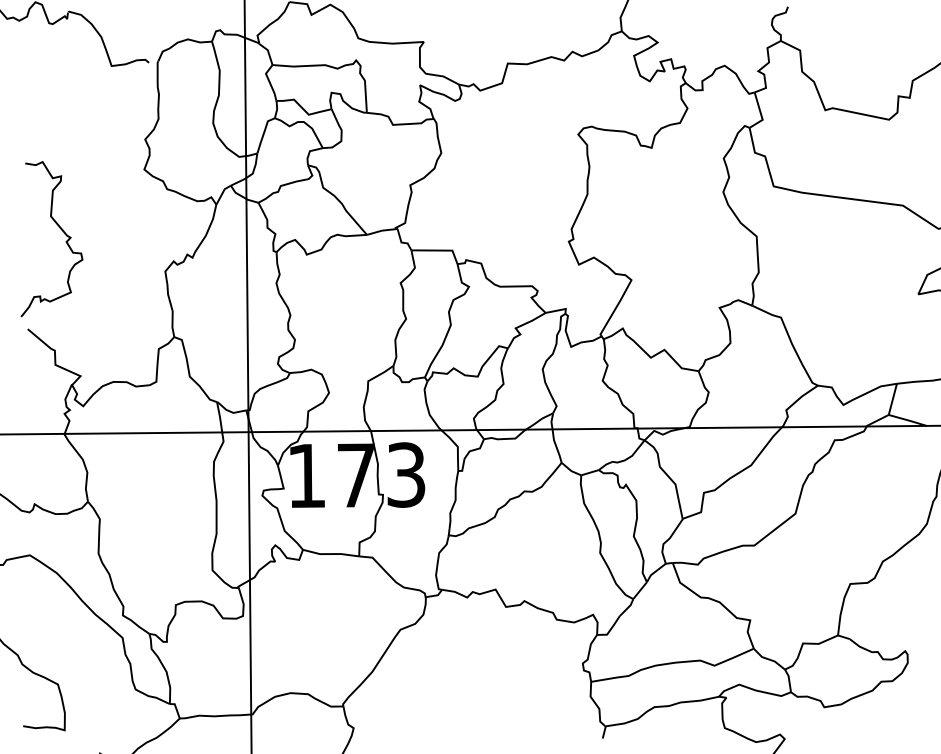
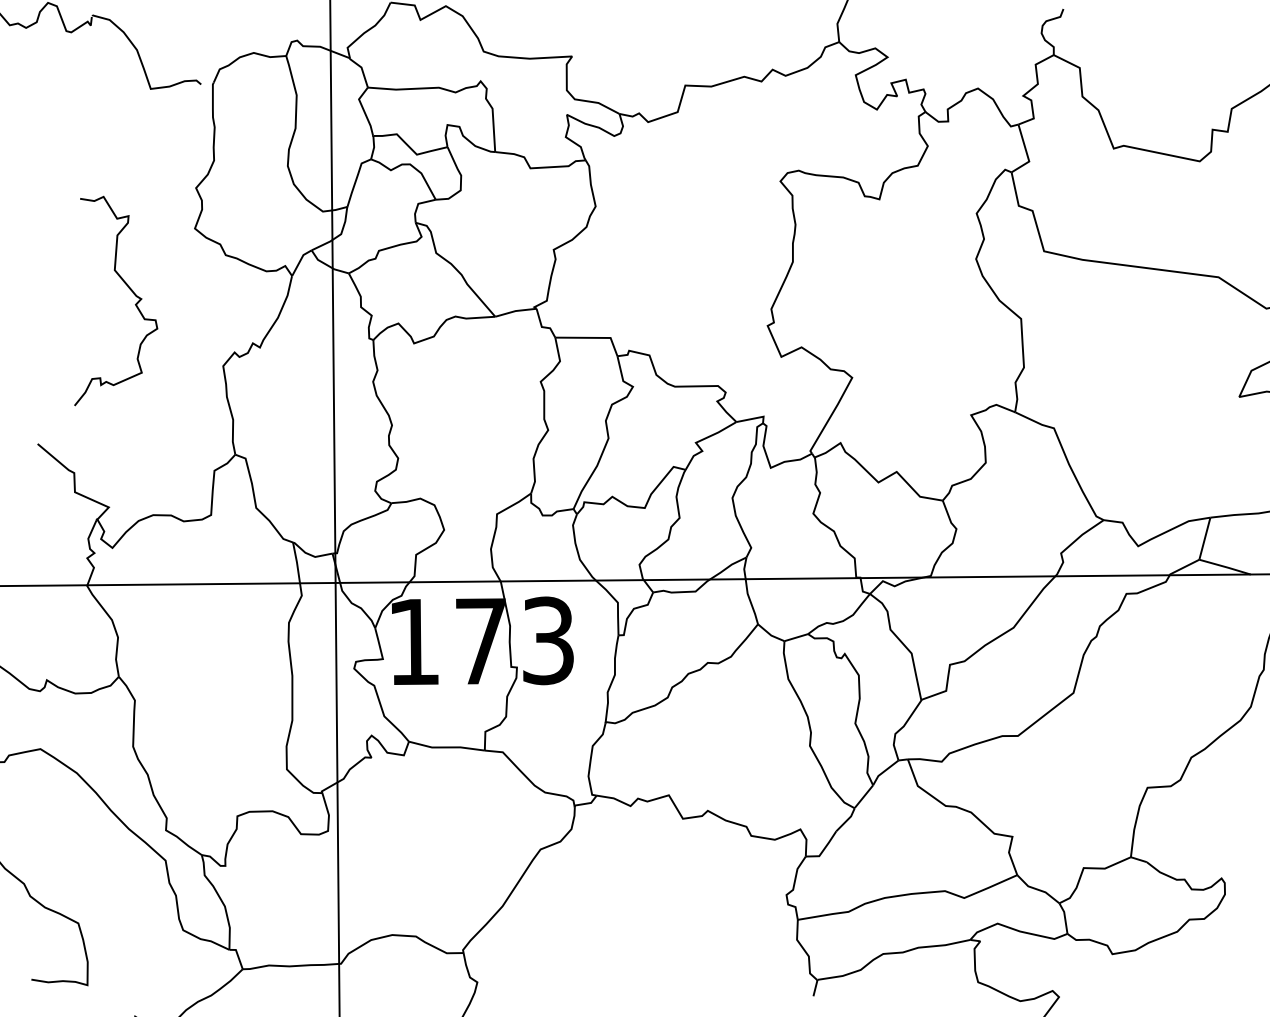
curve: (60, 229) -> (127, 287), moved

